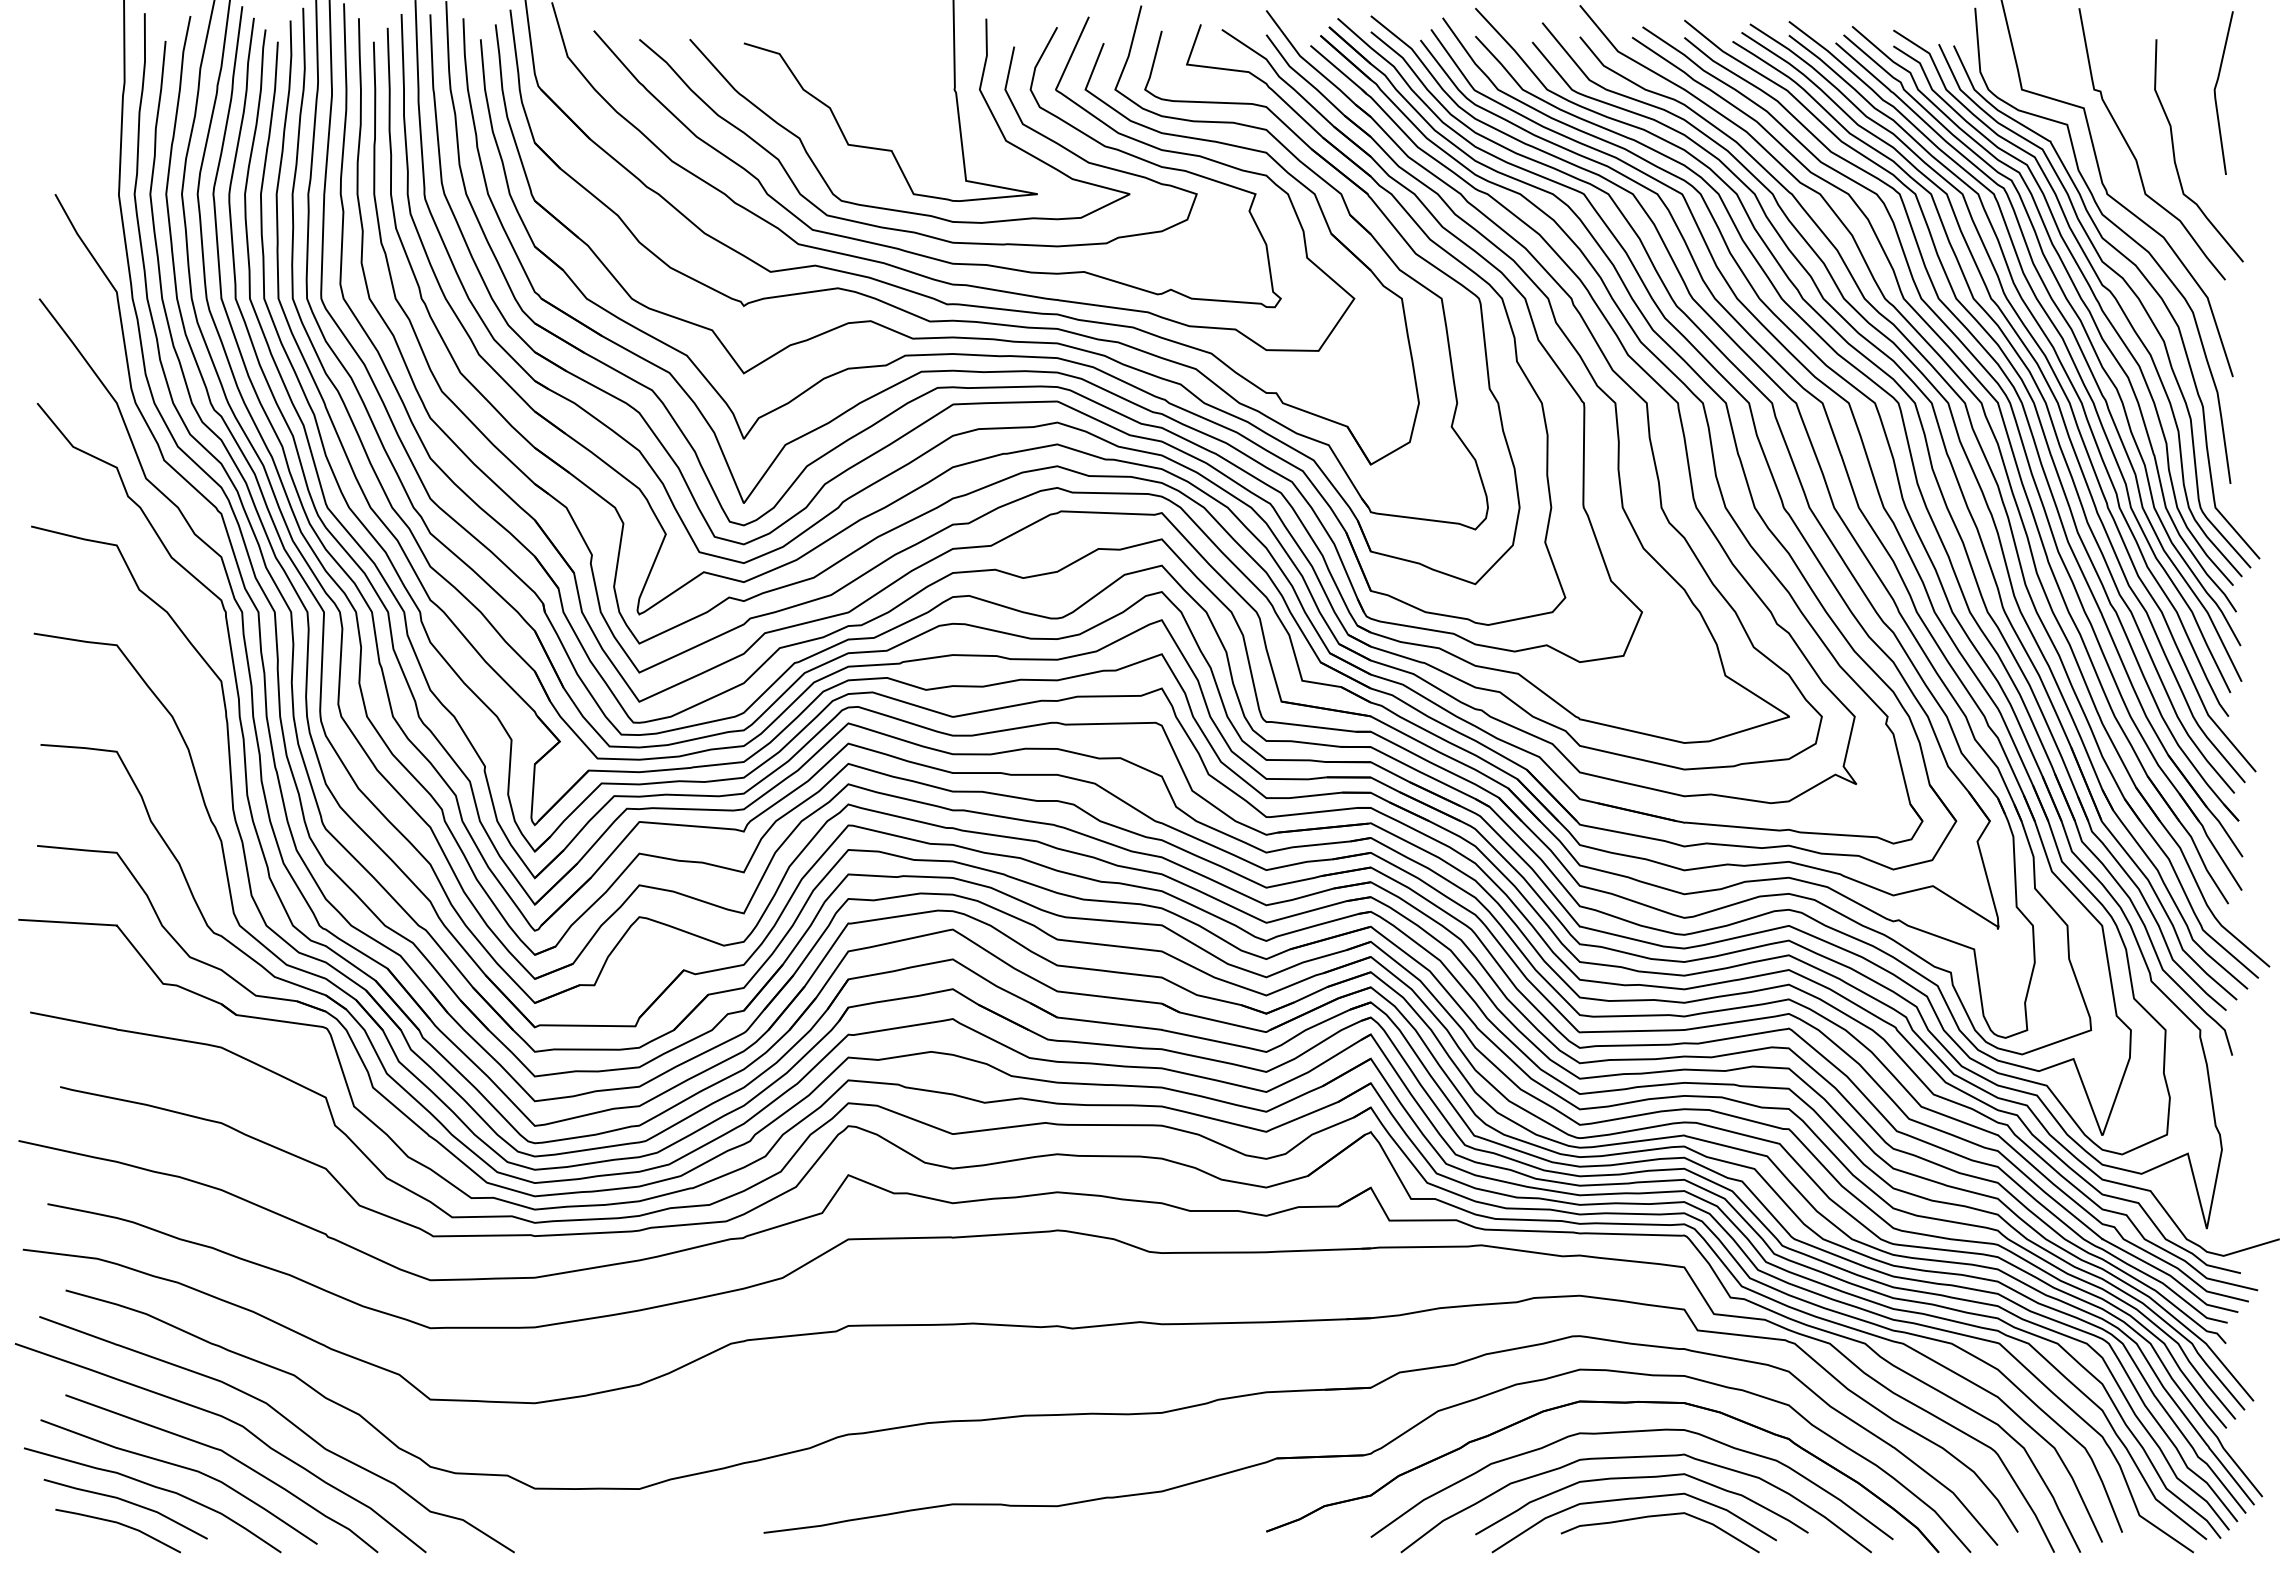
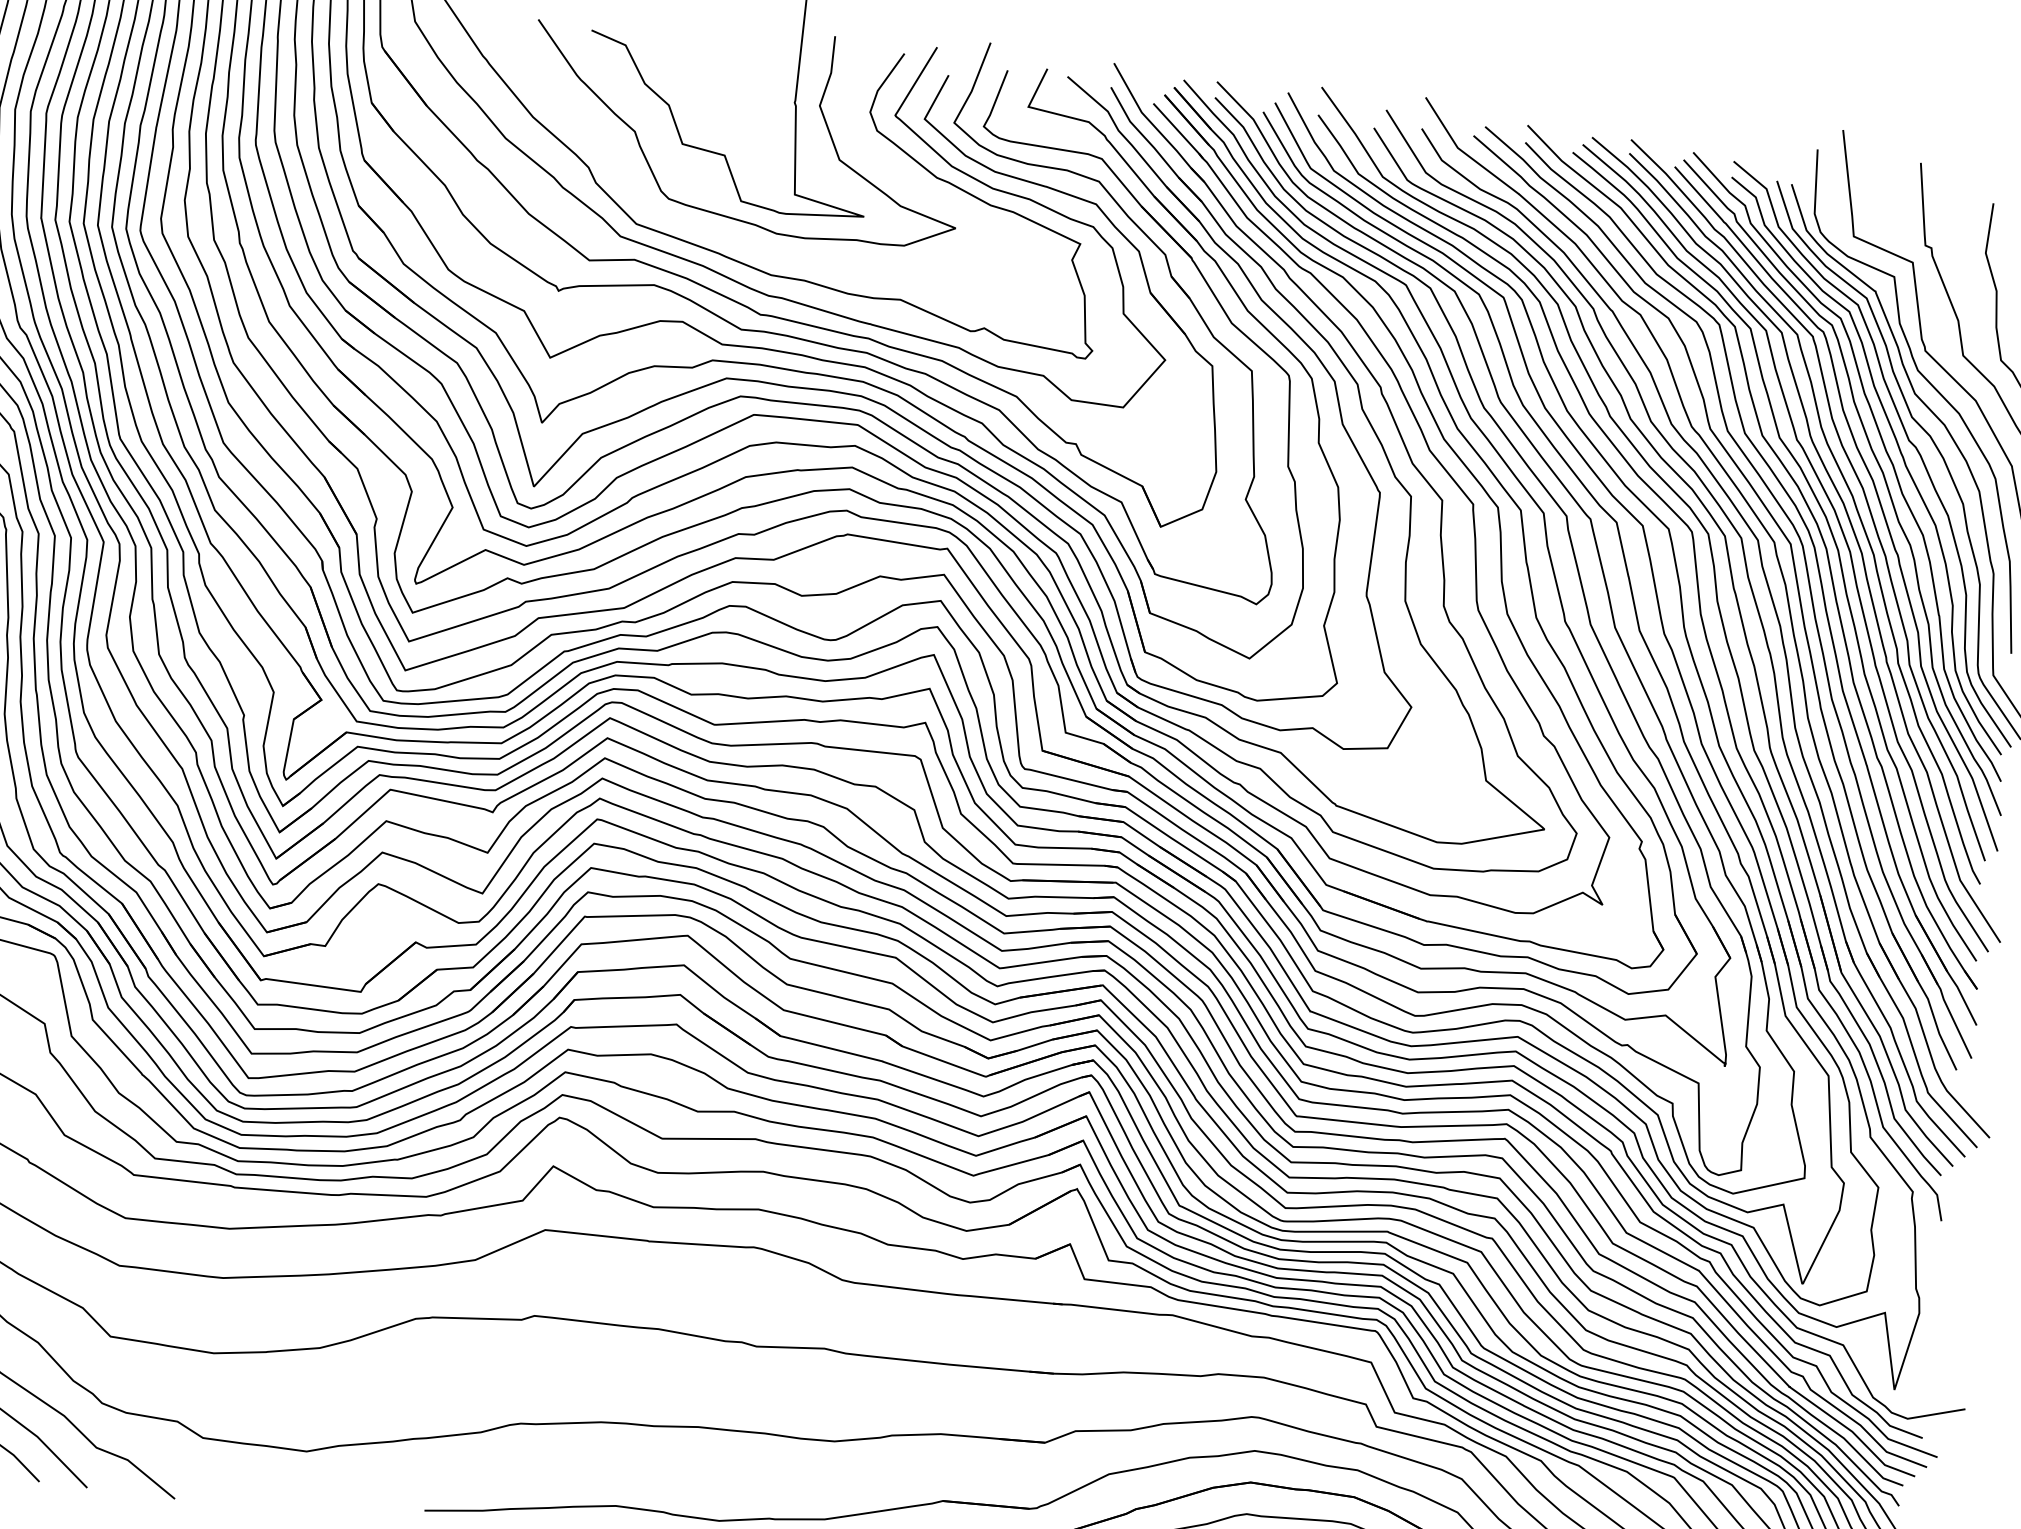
curve: (903, 229) -> (726, 235), removed

